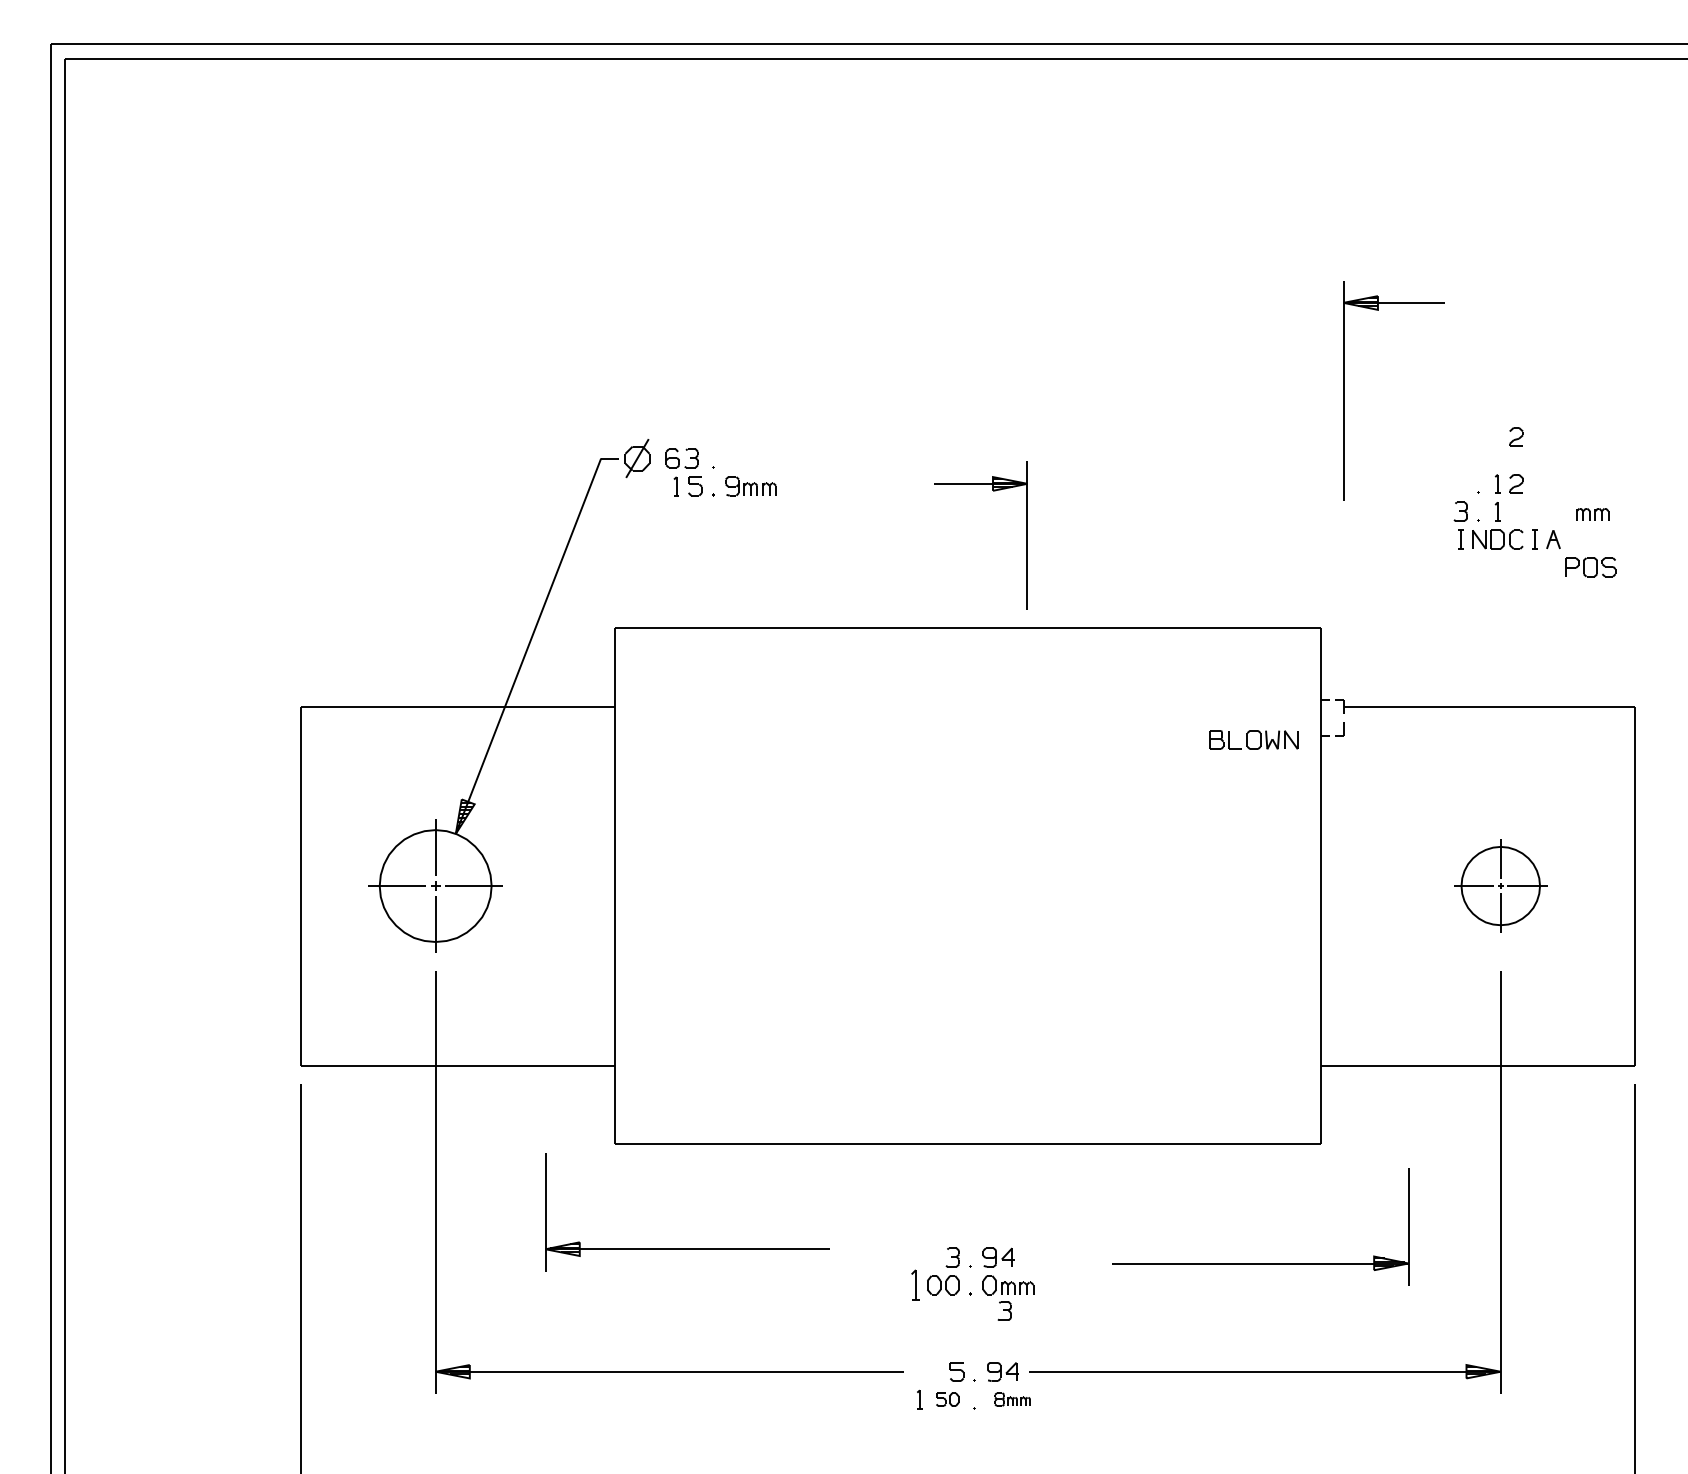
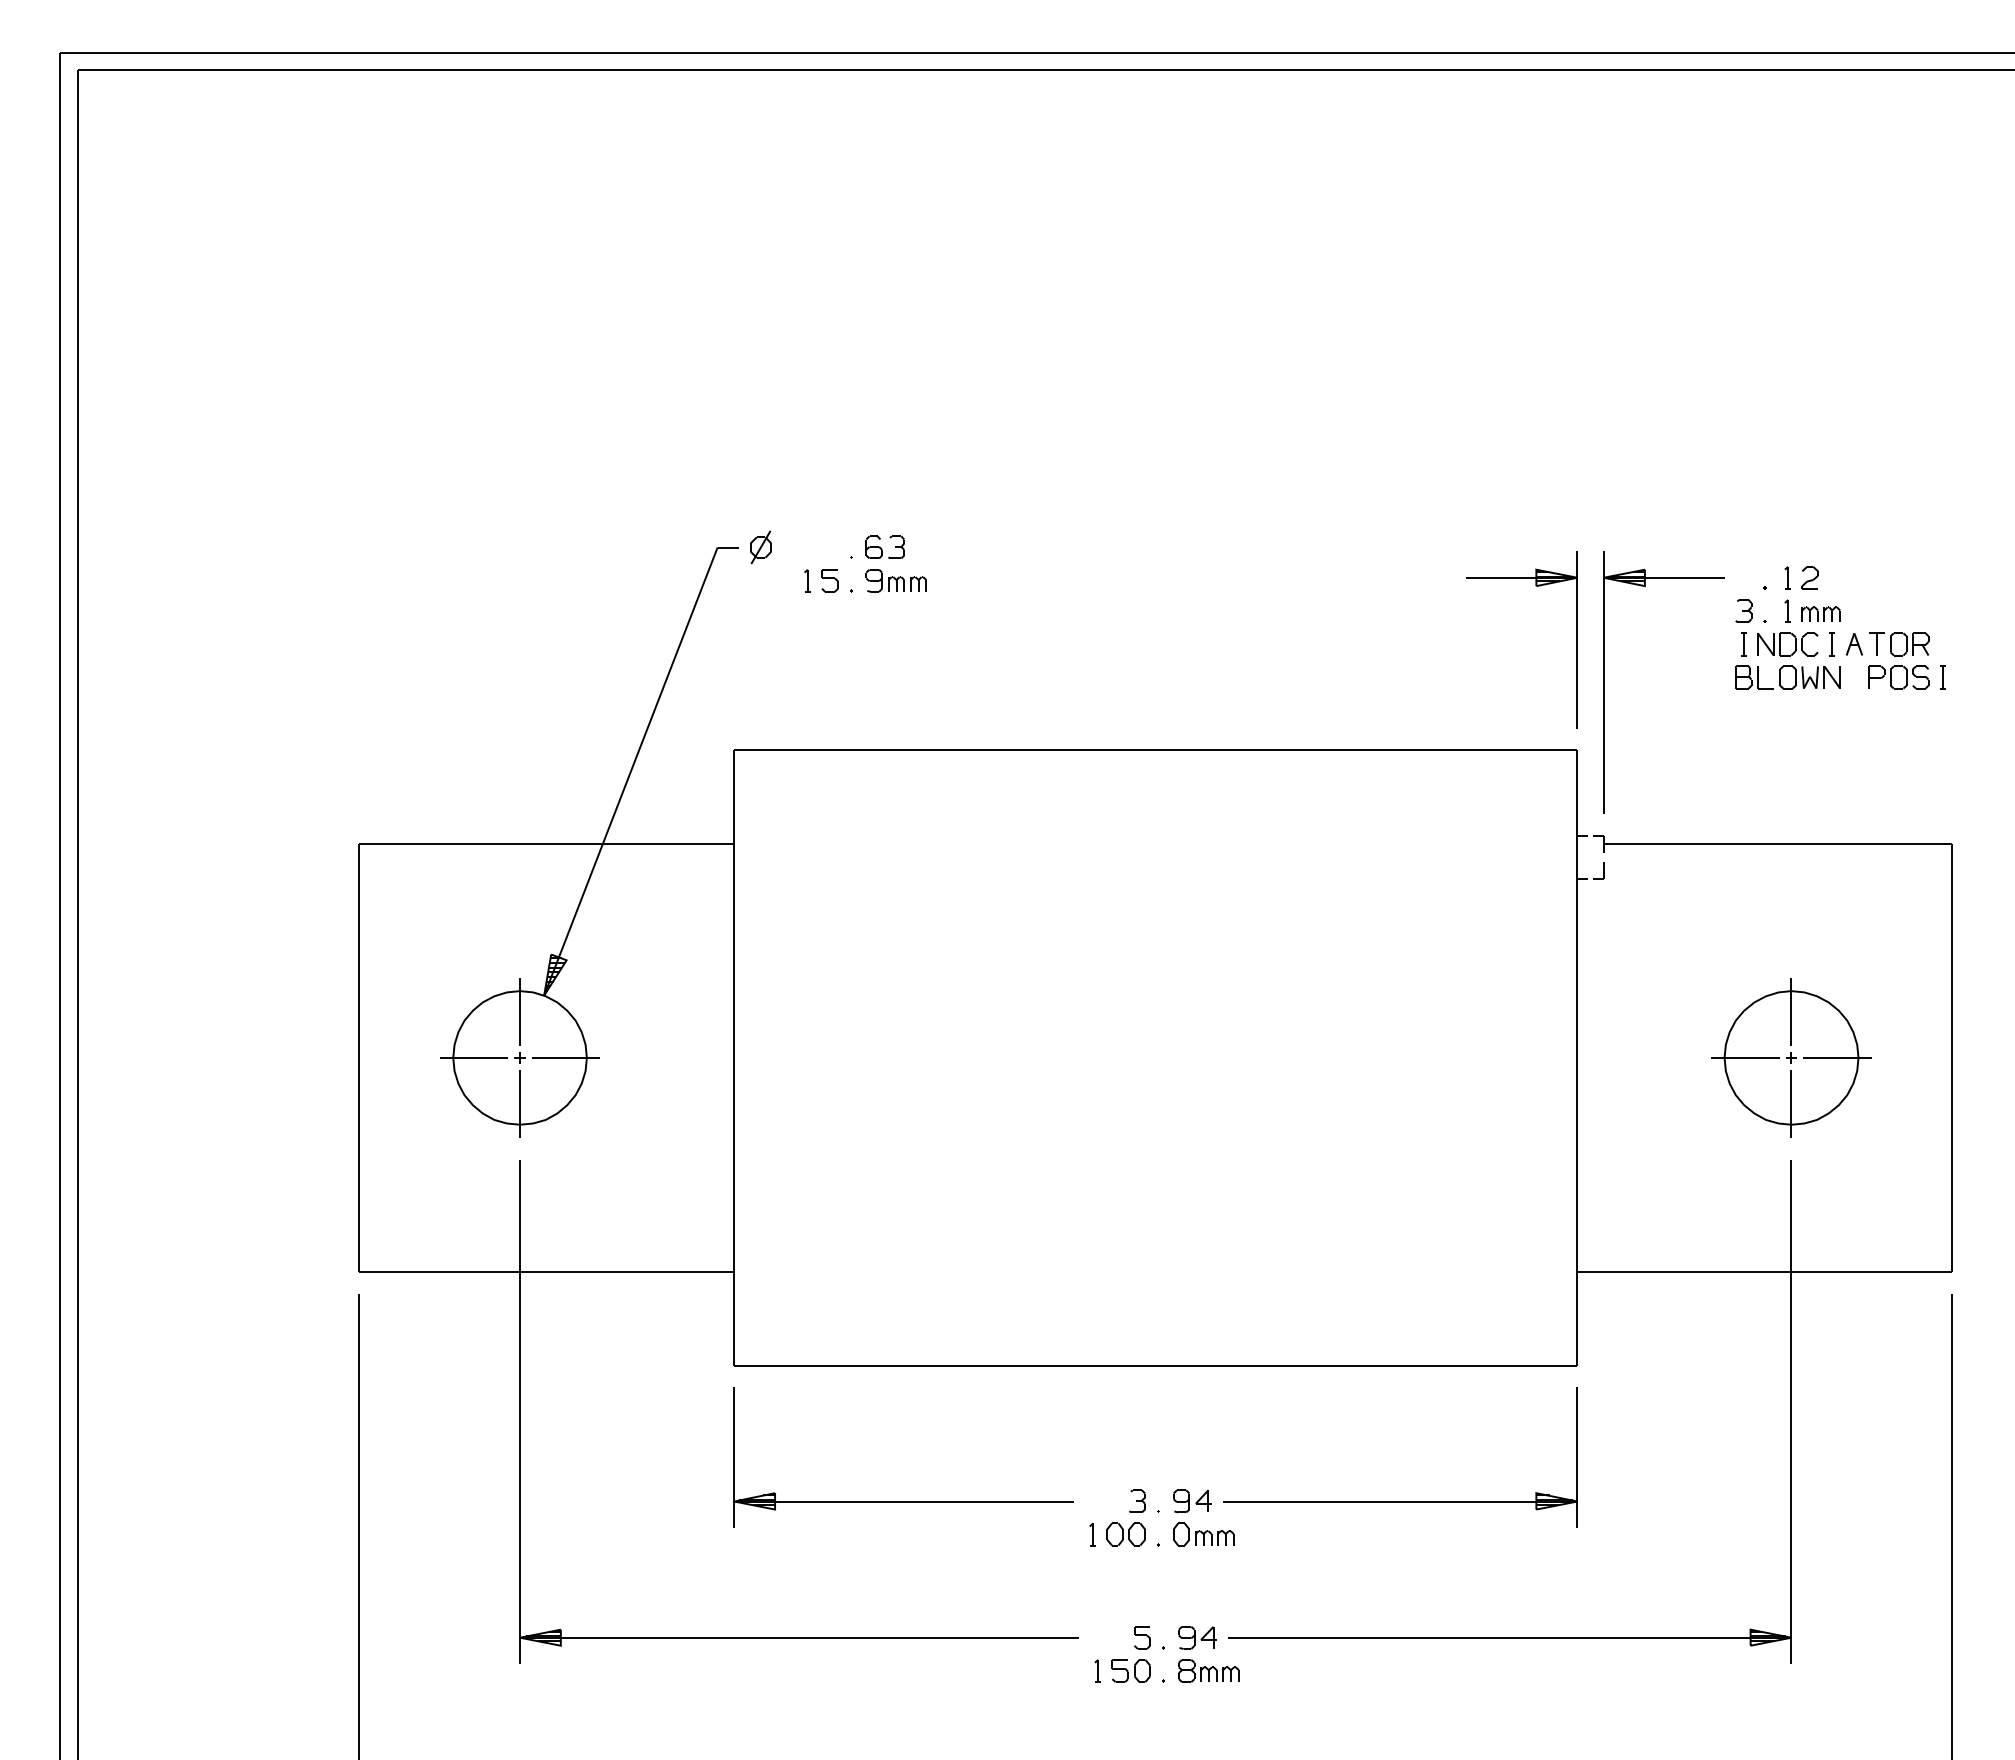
part: (1344, 390) -> (1604, 682), moved
part: (1515, 436) -> (1809, 521), removed
part: (637, 457) -> (760, 546), size x0.71
part: (681, 457) -> (884, 546), moved
part: (1592, 513) -> (1820, 613), moved
part: (1026, 535) -> (1576, 639), moved
part: (1591, 539) -> (1899, 644), added
part: (1627, 567) -> (1942, 677), added
part: (1253, 739) -> (1787, 677), moved
part: (1500, 885) -> (1791, 1057), size x1.43
part: (687, 1249) -> (903, 1501), moved
part: (1260, 1263) -> (1400, 1501), moved
part: (915, 1285) -> (1092, 1534), size x0.62
part: (1004, 1310) -> (1199, 1564), removed
part: (947, 1399) -> (1130, 1670), size x1.43
part: (1012, 1399) -> (1208, 1670), size x1.43

